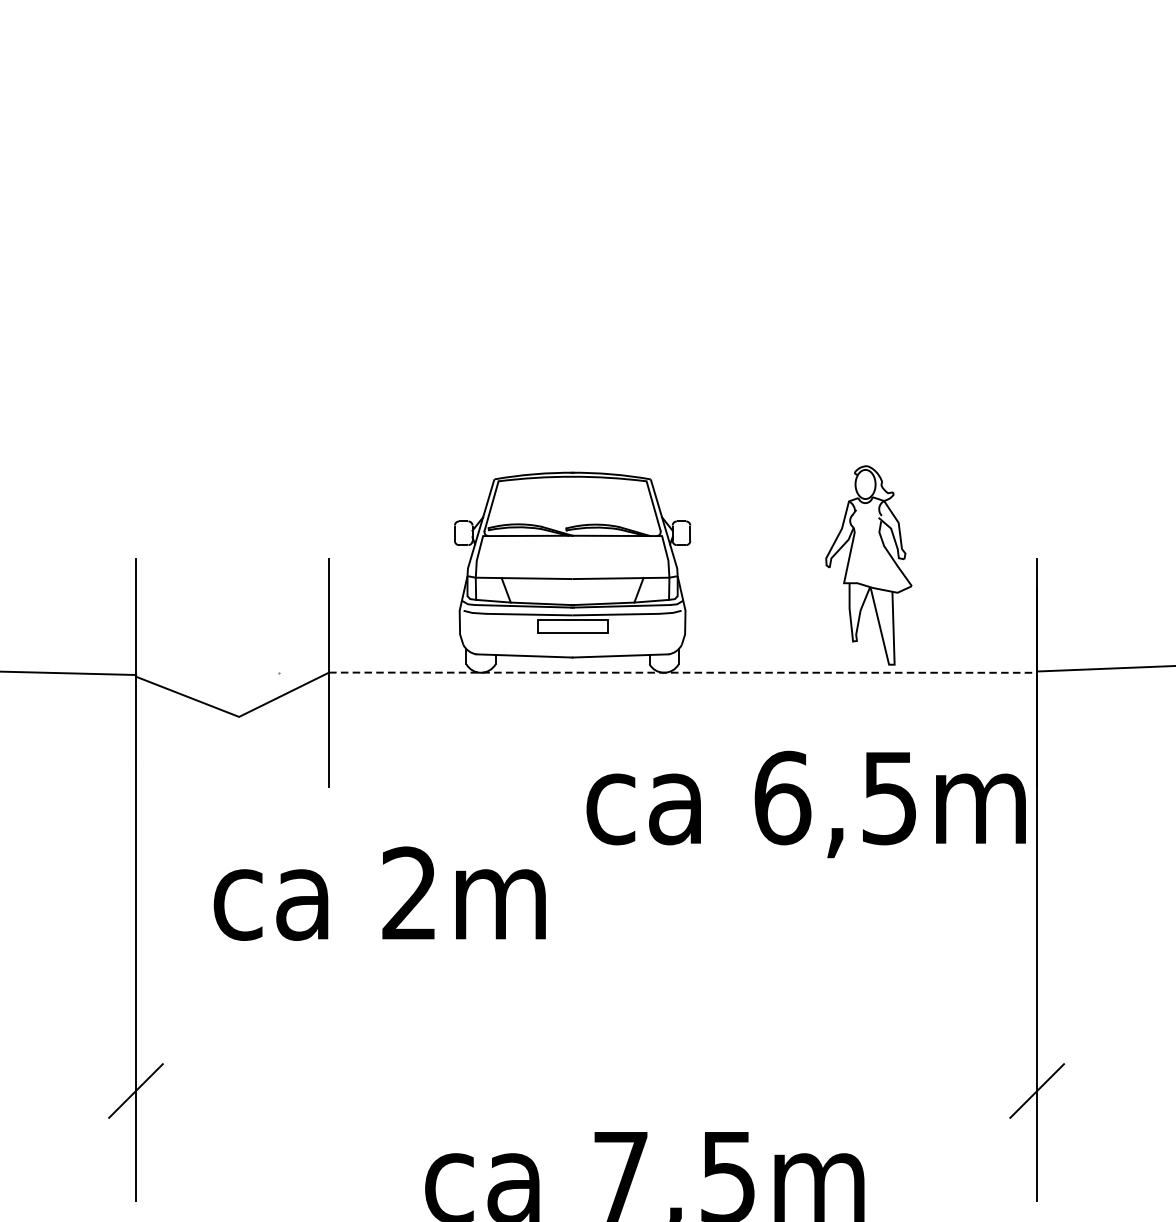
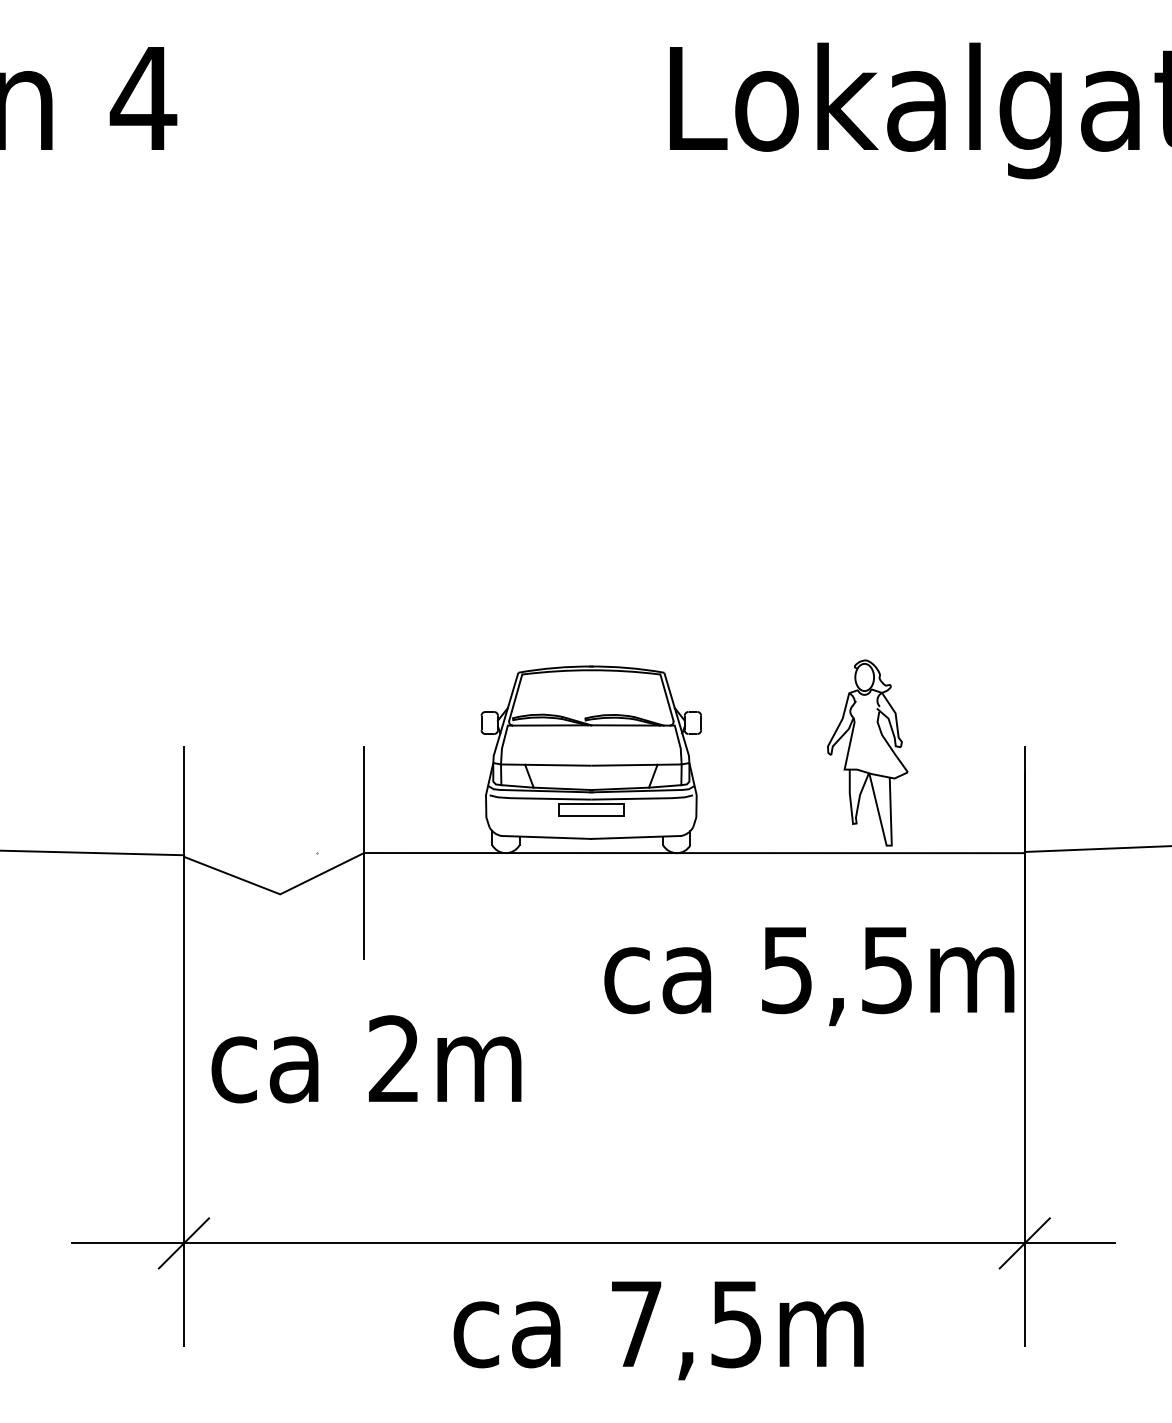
line: (683, 673) -> (694, 853), dashed -> solid
text: (782, 798) -> (787, 970), 6,5m -> 5,5m
text: (379, 893) -> (366, 1059), moved
line: (574, 1091) -> (593, 1243), added

